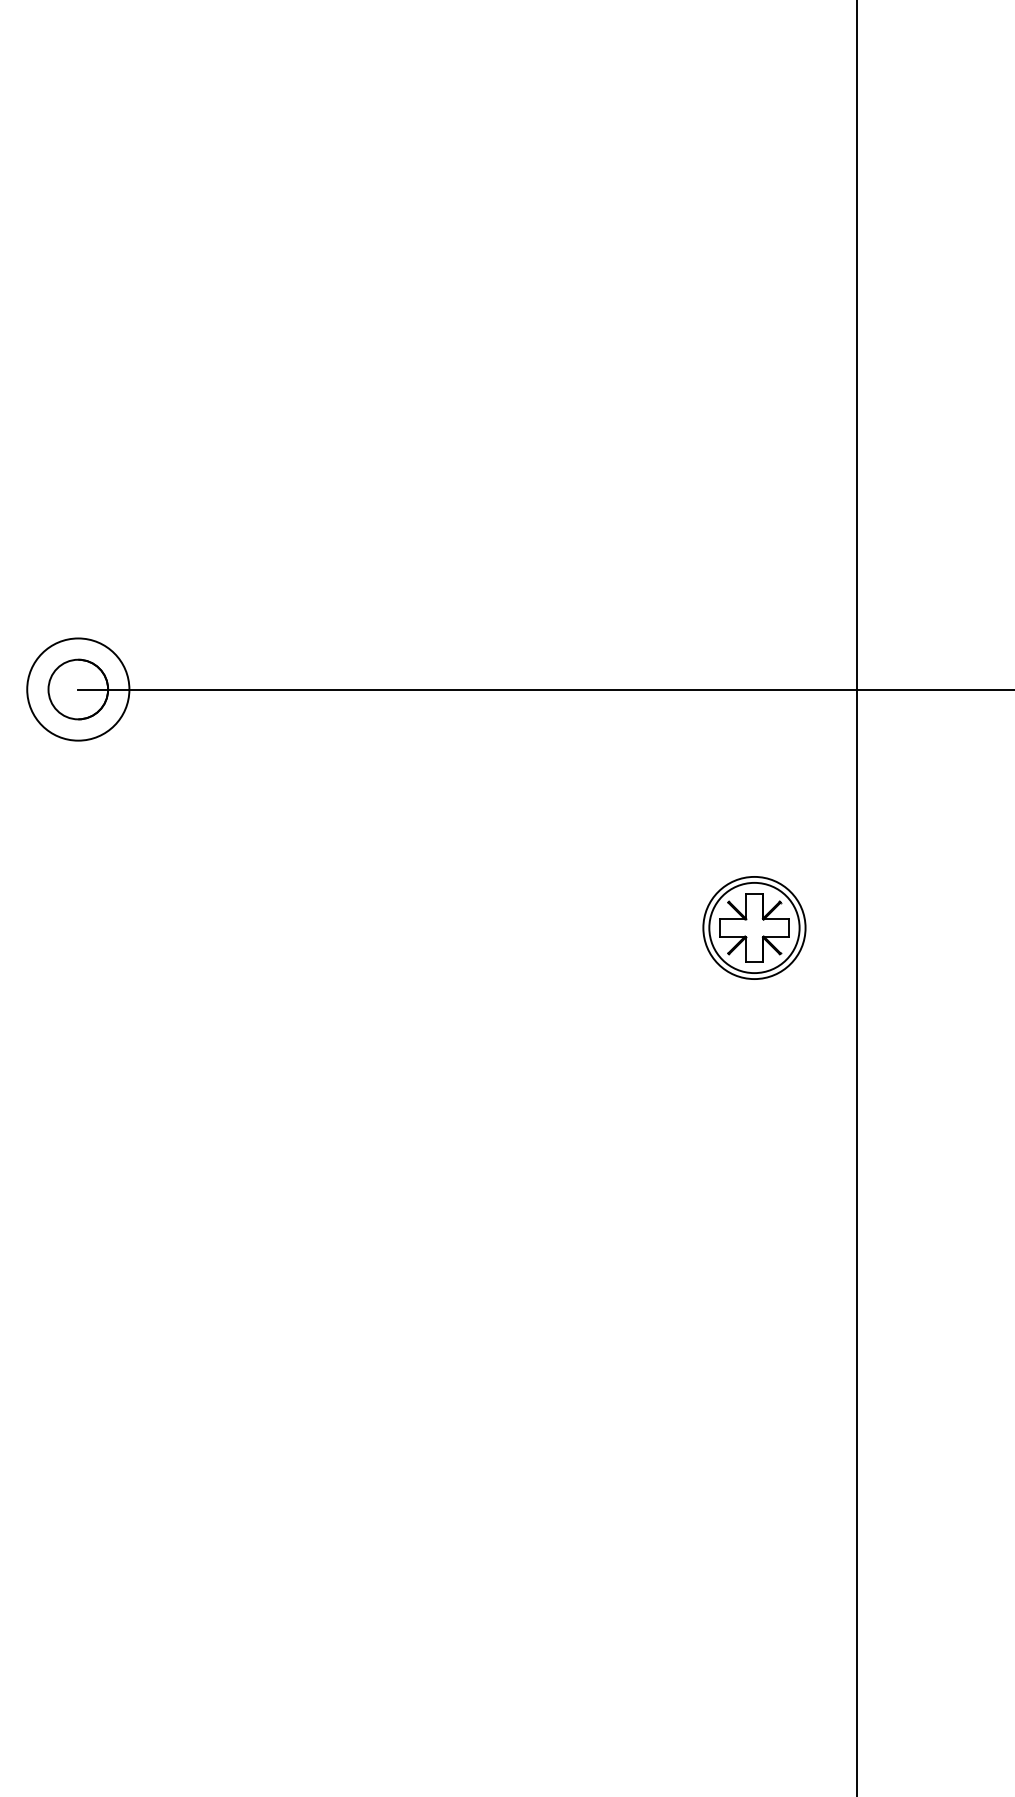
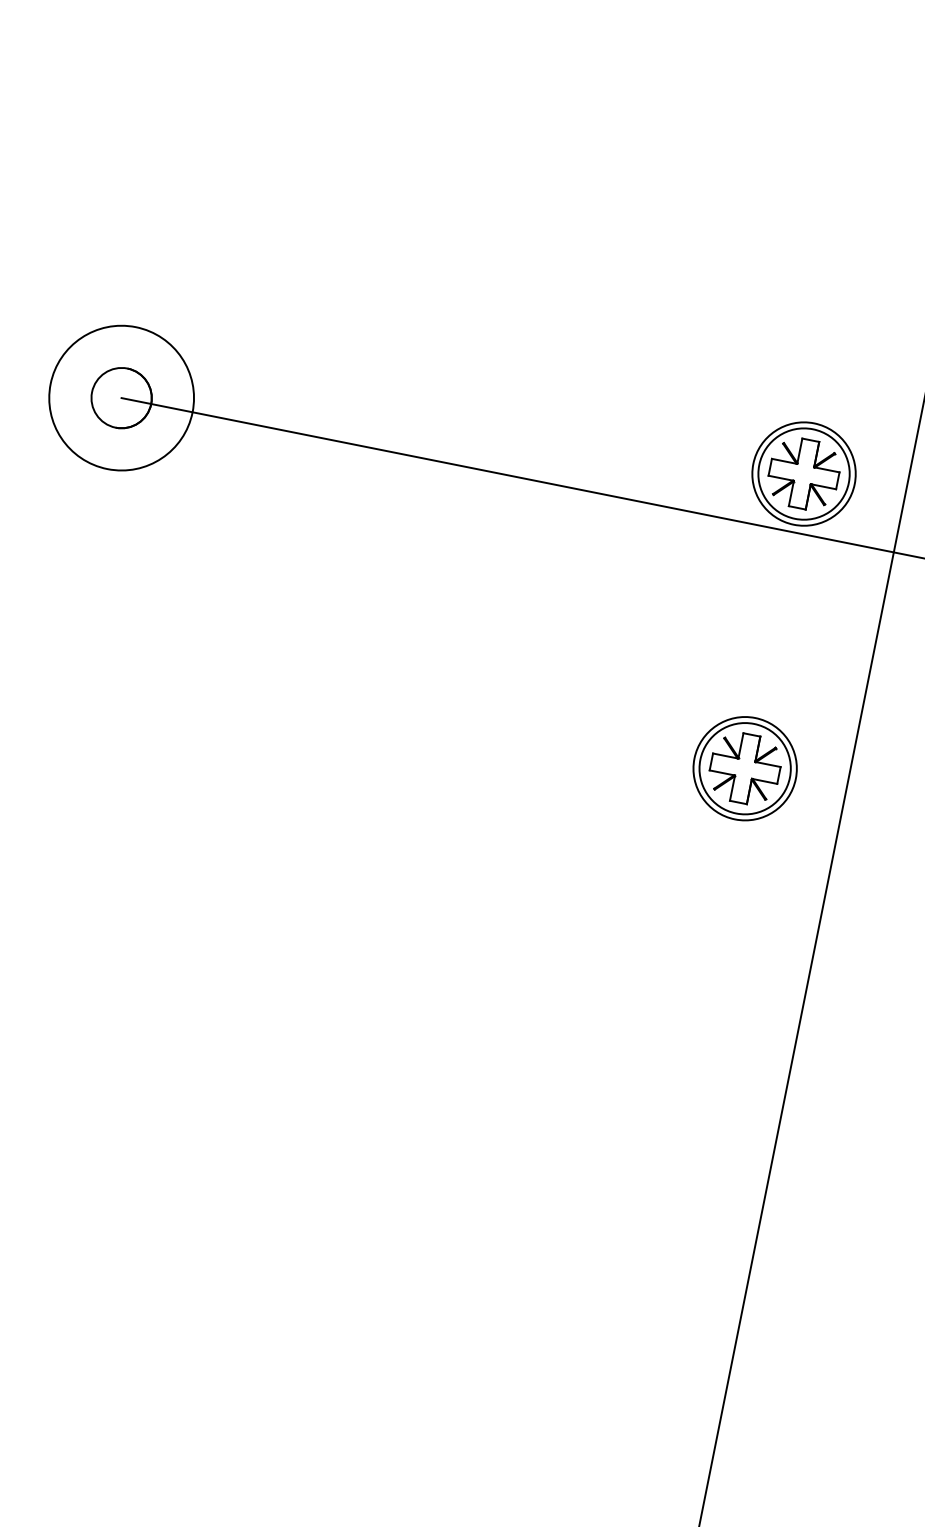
part: (754, 630) -> (804, 473), added
circle: (78, 689) -> (121, 398), size x1.4

